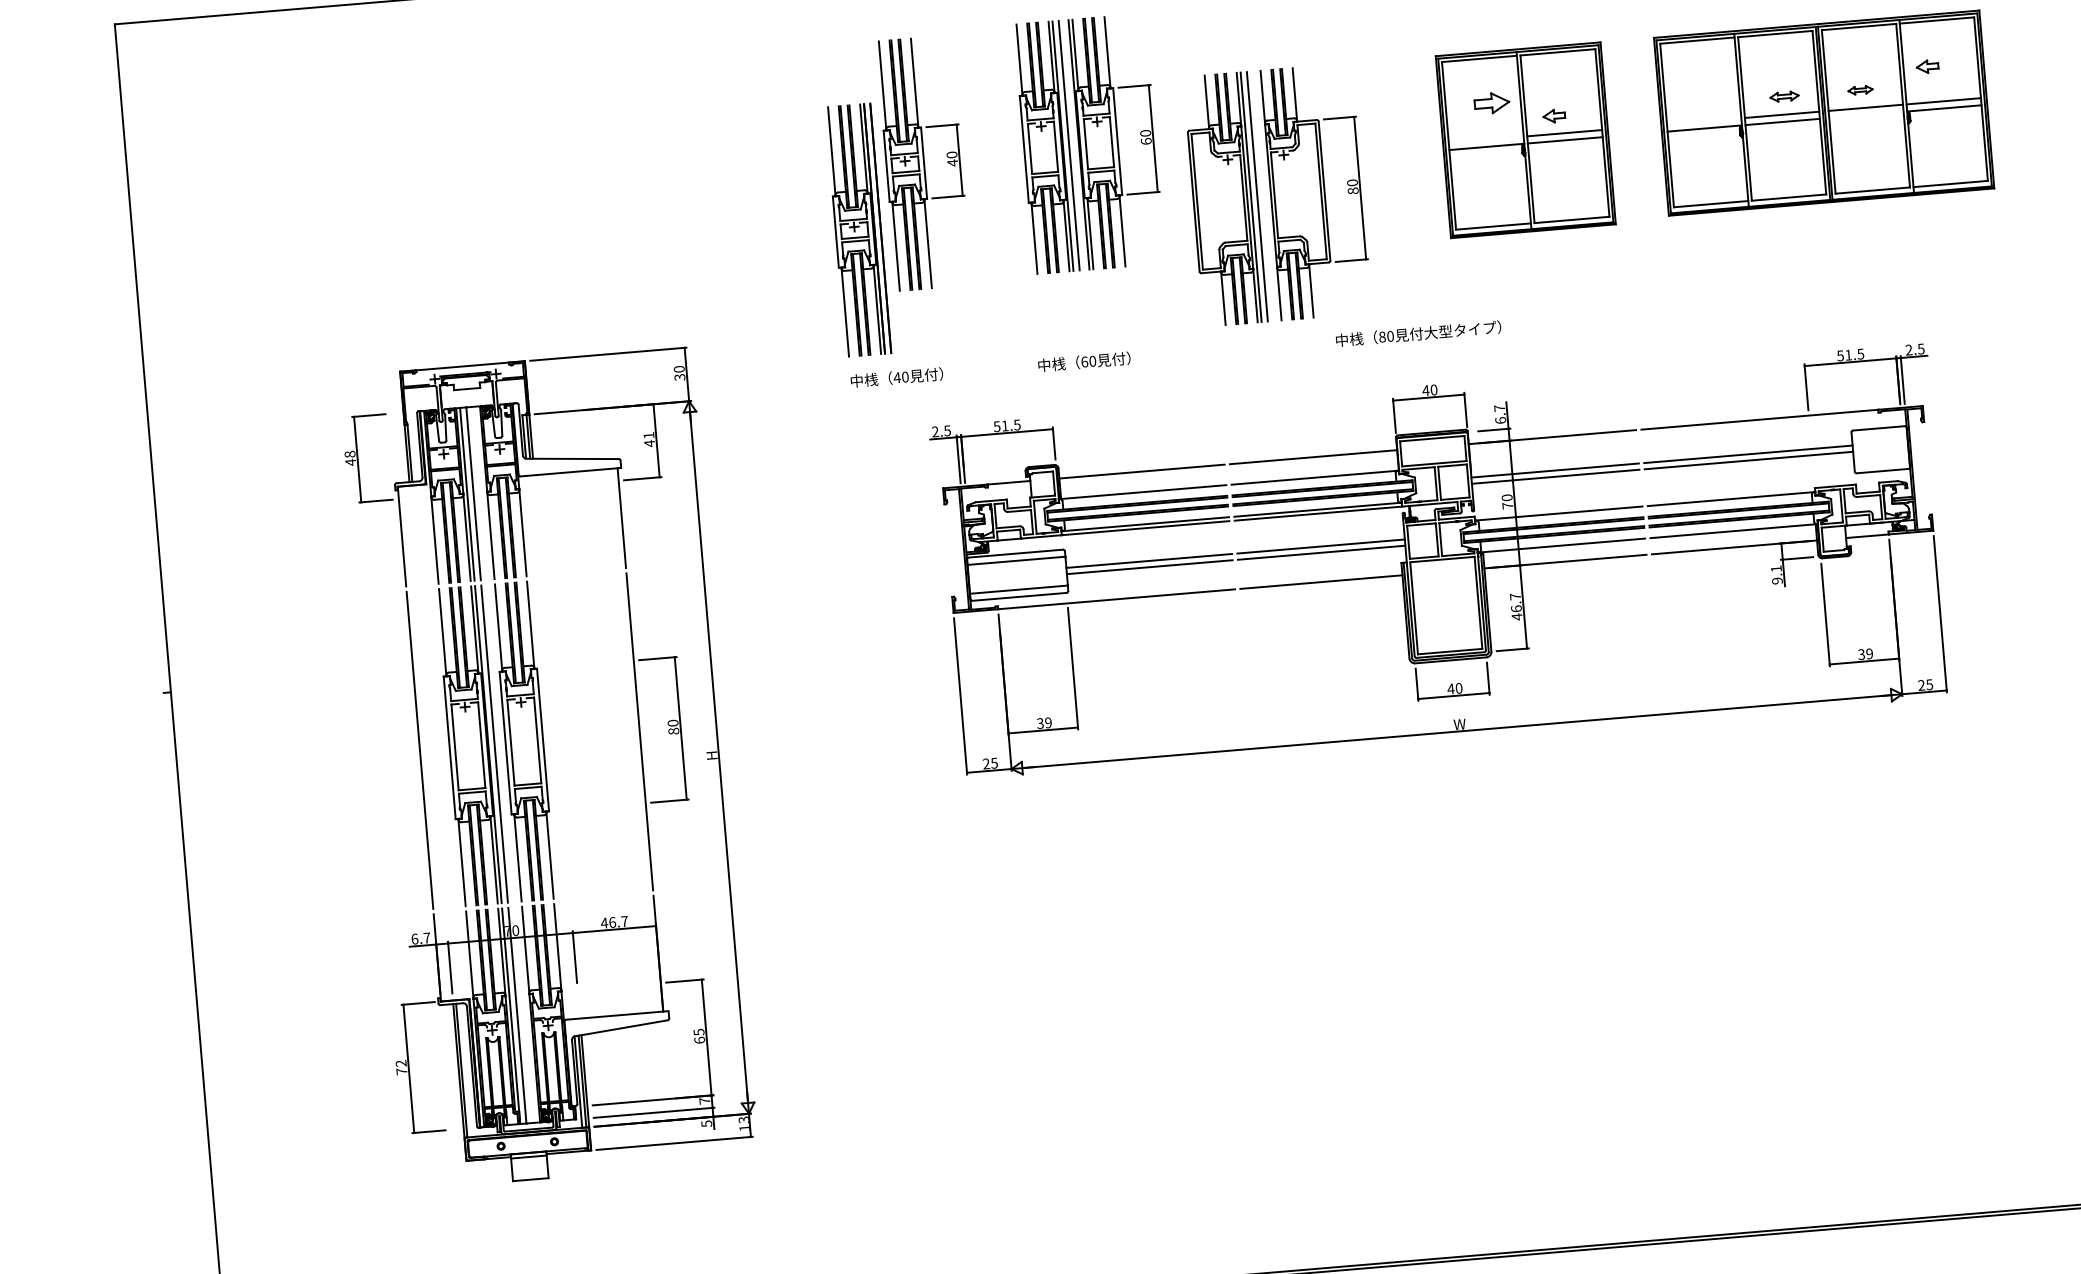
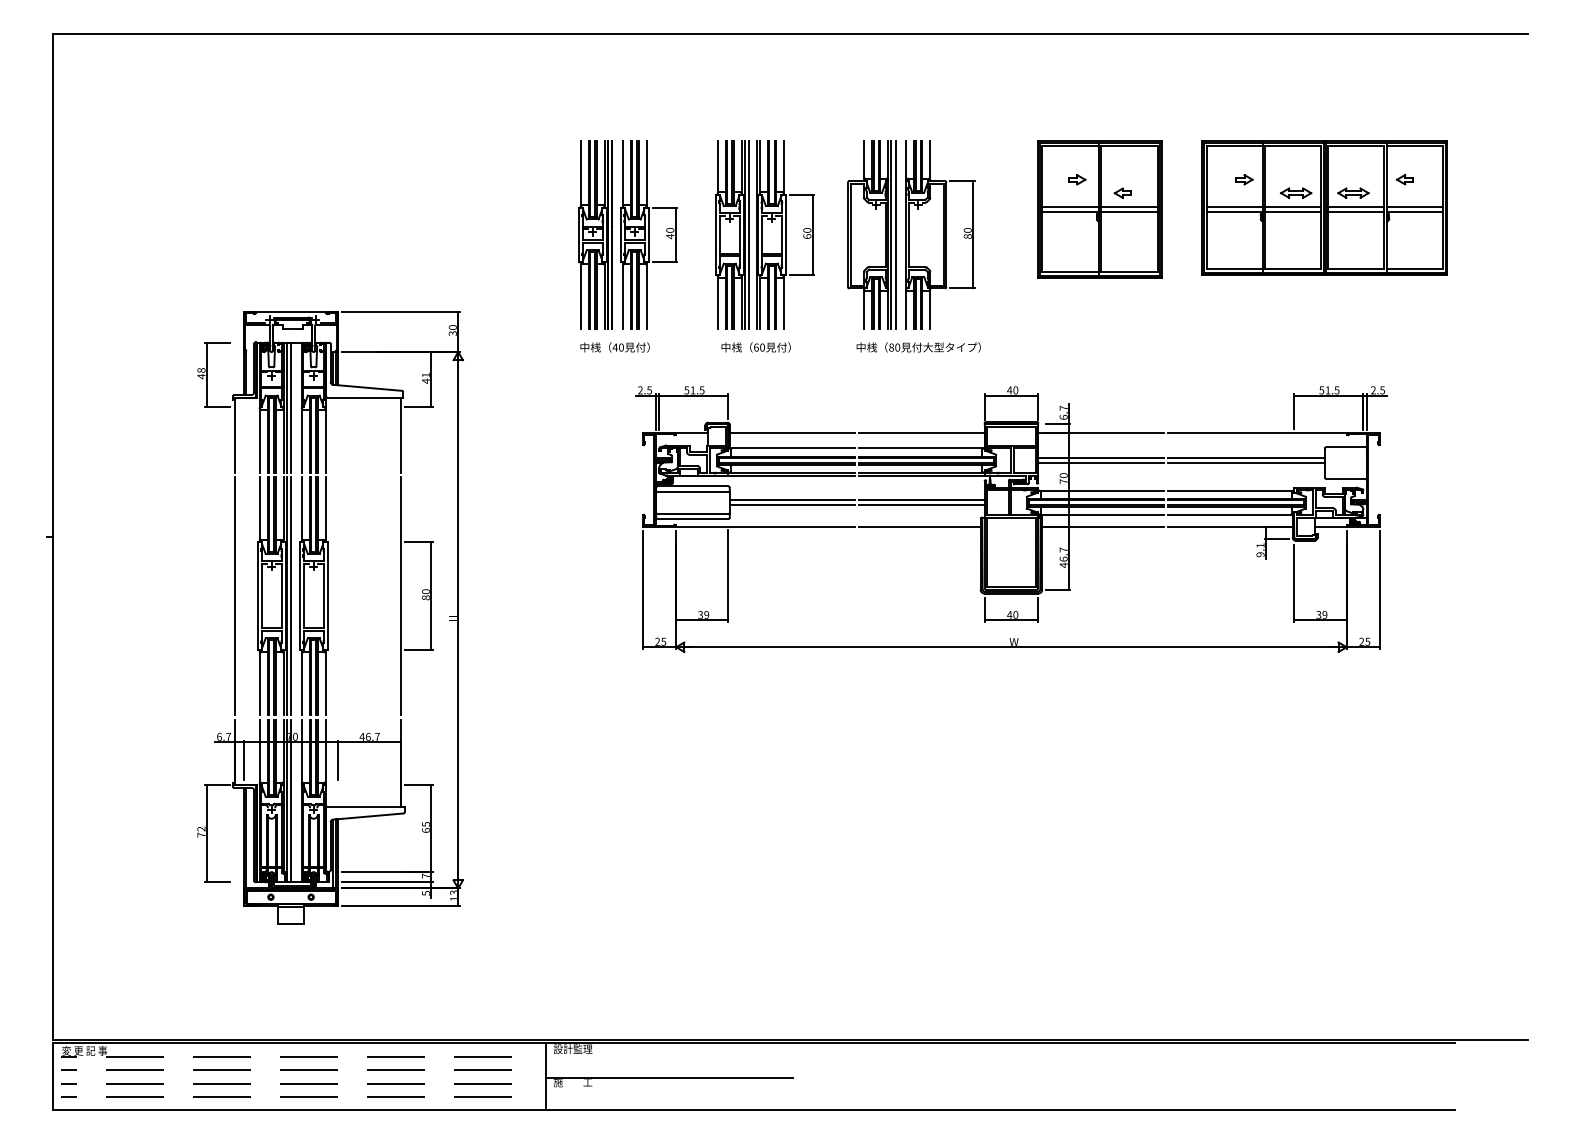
part: (1714, 84) -> (1244, 179), added
part: (1860, 89) -> (1353, 192), size x1.67
part: (1784, 95) -> (1296, 192), size x1.43
part: (1492, 102) -> (1077, 179), size x0.62
line: (1866, 114) -> (1356, 211), added
line: (1703, 121) -> (1234, 206), added
line: (1486, 139) -> (1070, 206), added
part: (1089, 143) -> (764, 234), moved
part: (923, 162) -> (648, 234), moved
text: (1418, 333) -> (918, 347), moved

